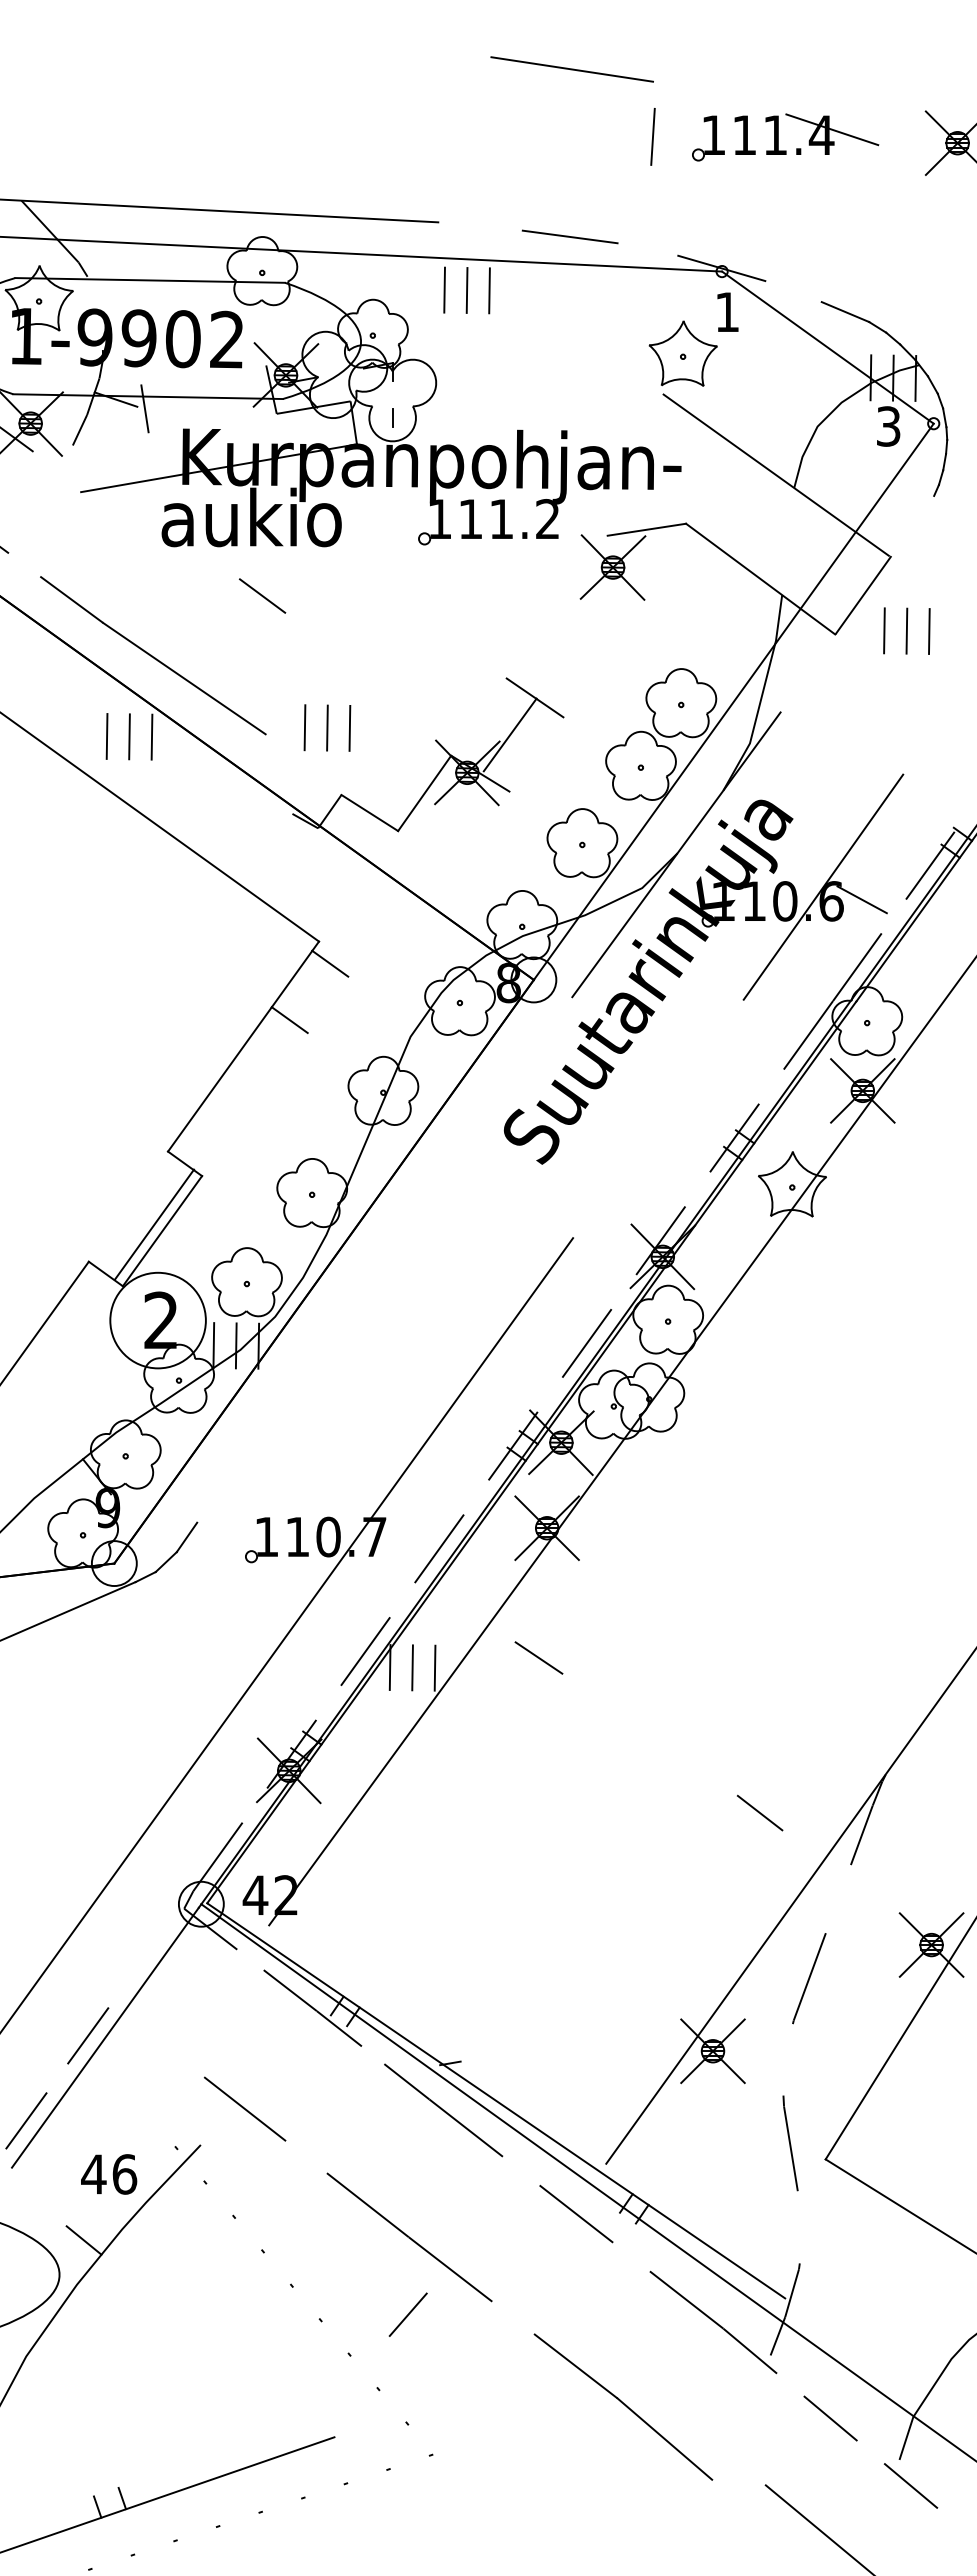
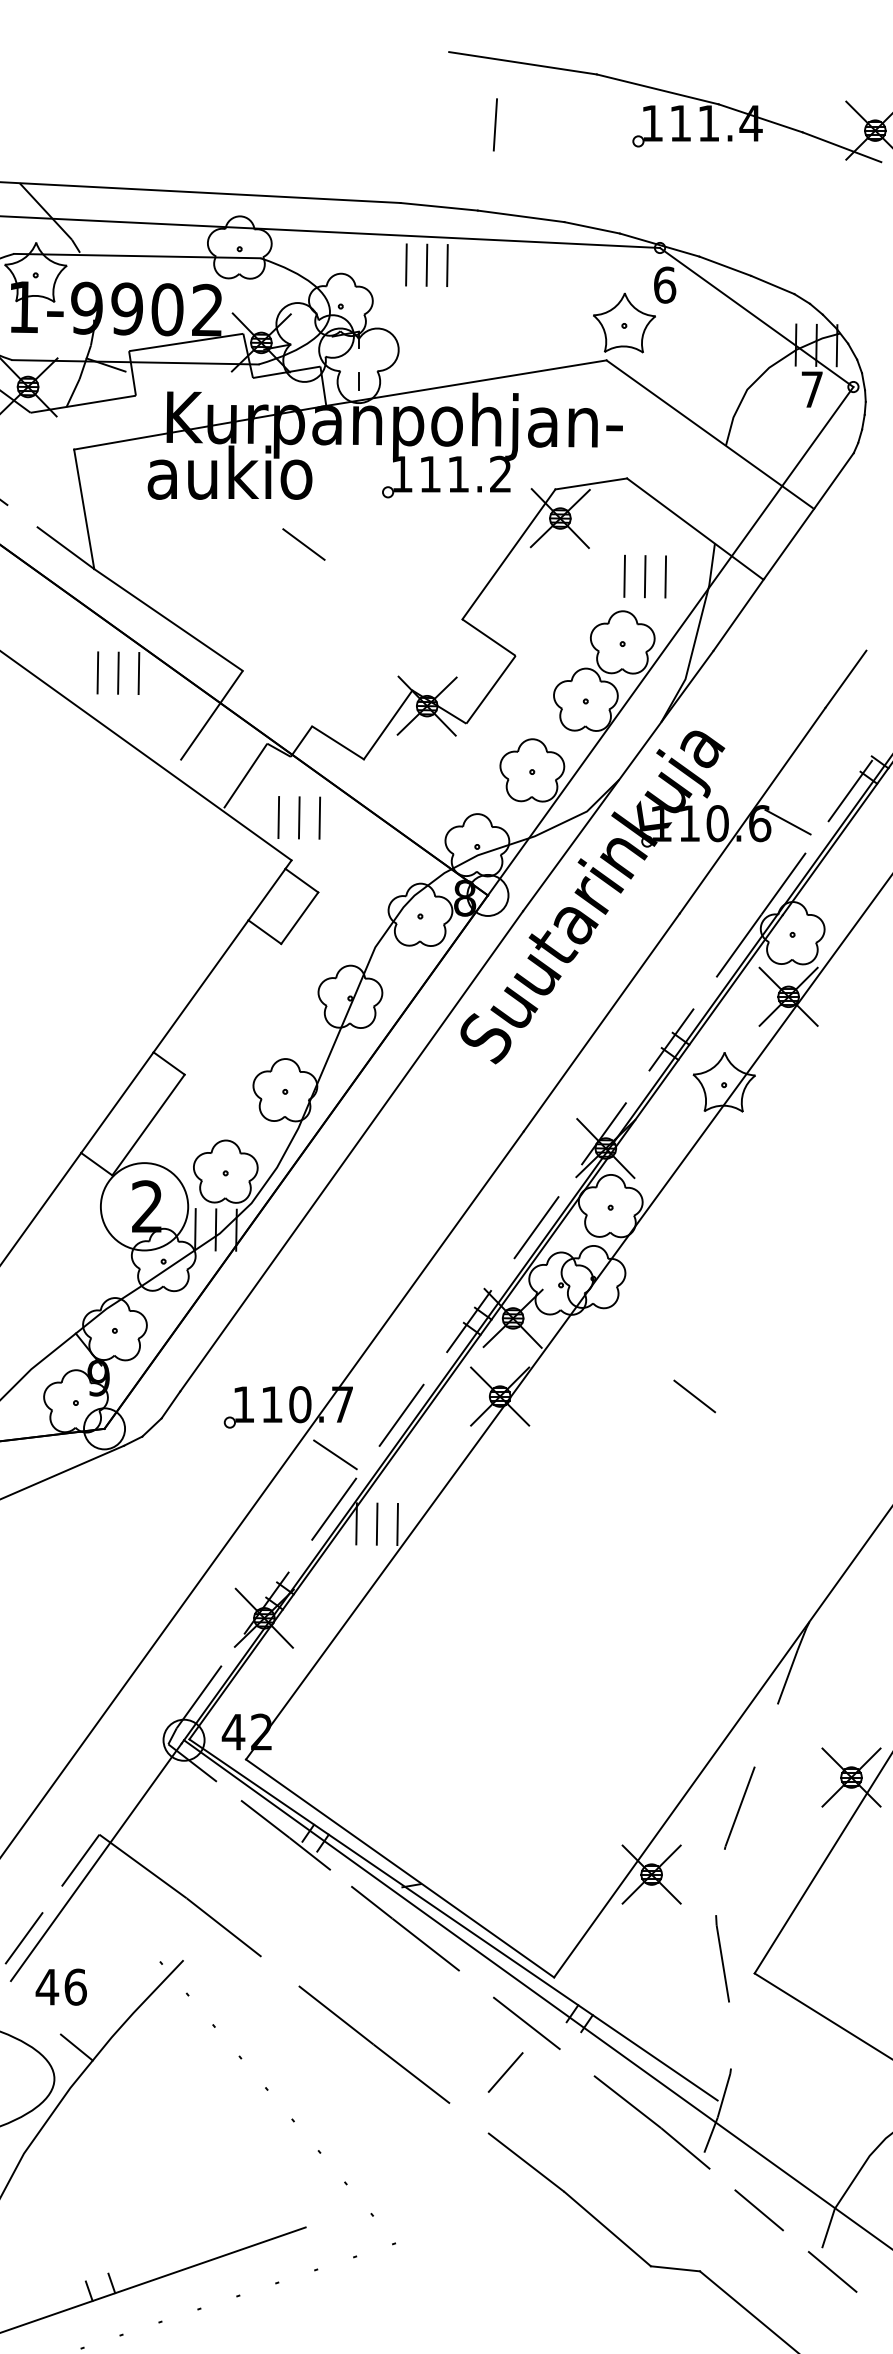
line: (719, 97) -> (657, 88), added
line: (652, 136) -> (494, 124), moved
line: (921, 161) -> (842, 147), added
line: (480, 226) -> (439, 206), added
line: (647, 249) -> (591, 227), added
line: (793, 291) -> (725, 266), added
text: (727, 312) -> (664, 285), 1 -> 6
line: (203, 374) -> (186, 342), added
line: (509, 419) -> (465, 383), added
text: (888, 426) -> (812, 389), 3 -> 7
line: (90, 442) -> (82, 404), added
line: (912, 525) -> (834, 480), added
line: (92, 557) -> (84, 509), added
line: (262, 595) -> (303, 544), moved
line: (556, 606) -> (508, 554), added
part: (906, 630) -> (644, 576), moved
line: (808, 672) -> (738, 614), added
part: (327, 727) -> (299, 817), moved
line: (510, 734) -> (491, 689), moved
line: (925, 743) -> (845, 679), added
line: (231, 783) -> (211, 715), added
line: (268, 848) -> (245, 775), added
line: (327, 1004) -> (299, 917), added
line: (658, 1118) -> (601, 1022), added
line: (154, 1224) -> (117, 1102), moved
line: (384, 1259) -> (351, 1150), added
line: (538, 1657) -> (334, 1454), moved
line: (760, 1812) -> (695, 1395), moved
line: (156, 2042) -> (143, 1866), added
line: (437, 2044) -> (399, 1868), added
text: (109, 2174) -> (61, 1987), moved
line: (407, 2314) -> (504, 2072), moved
line: (738, 2482) -> (675, 2268), added

